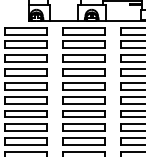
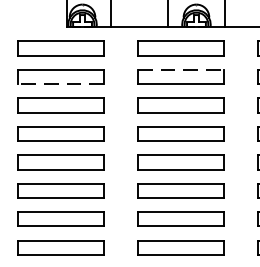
line: (84, 41) -> (181, 69), solid -> dashed
line: (26, 48) -> (61, 84), solid -> dashed

